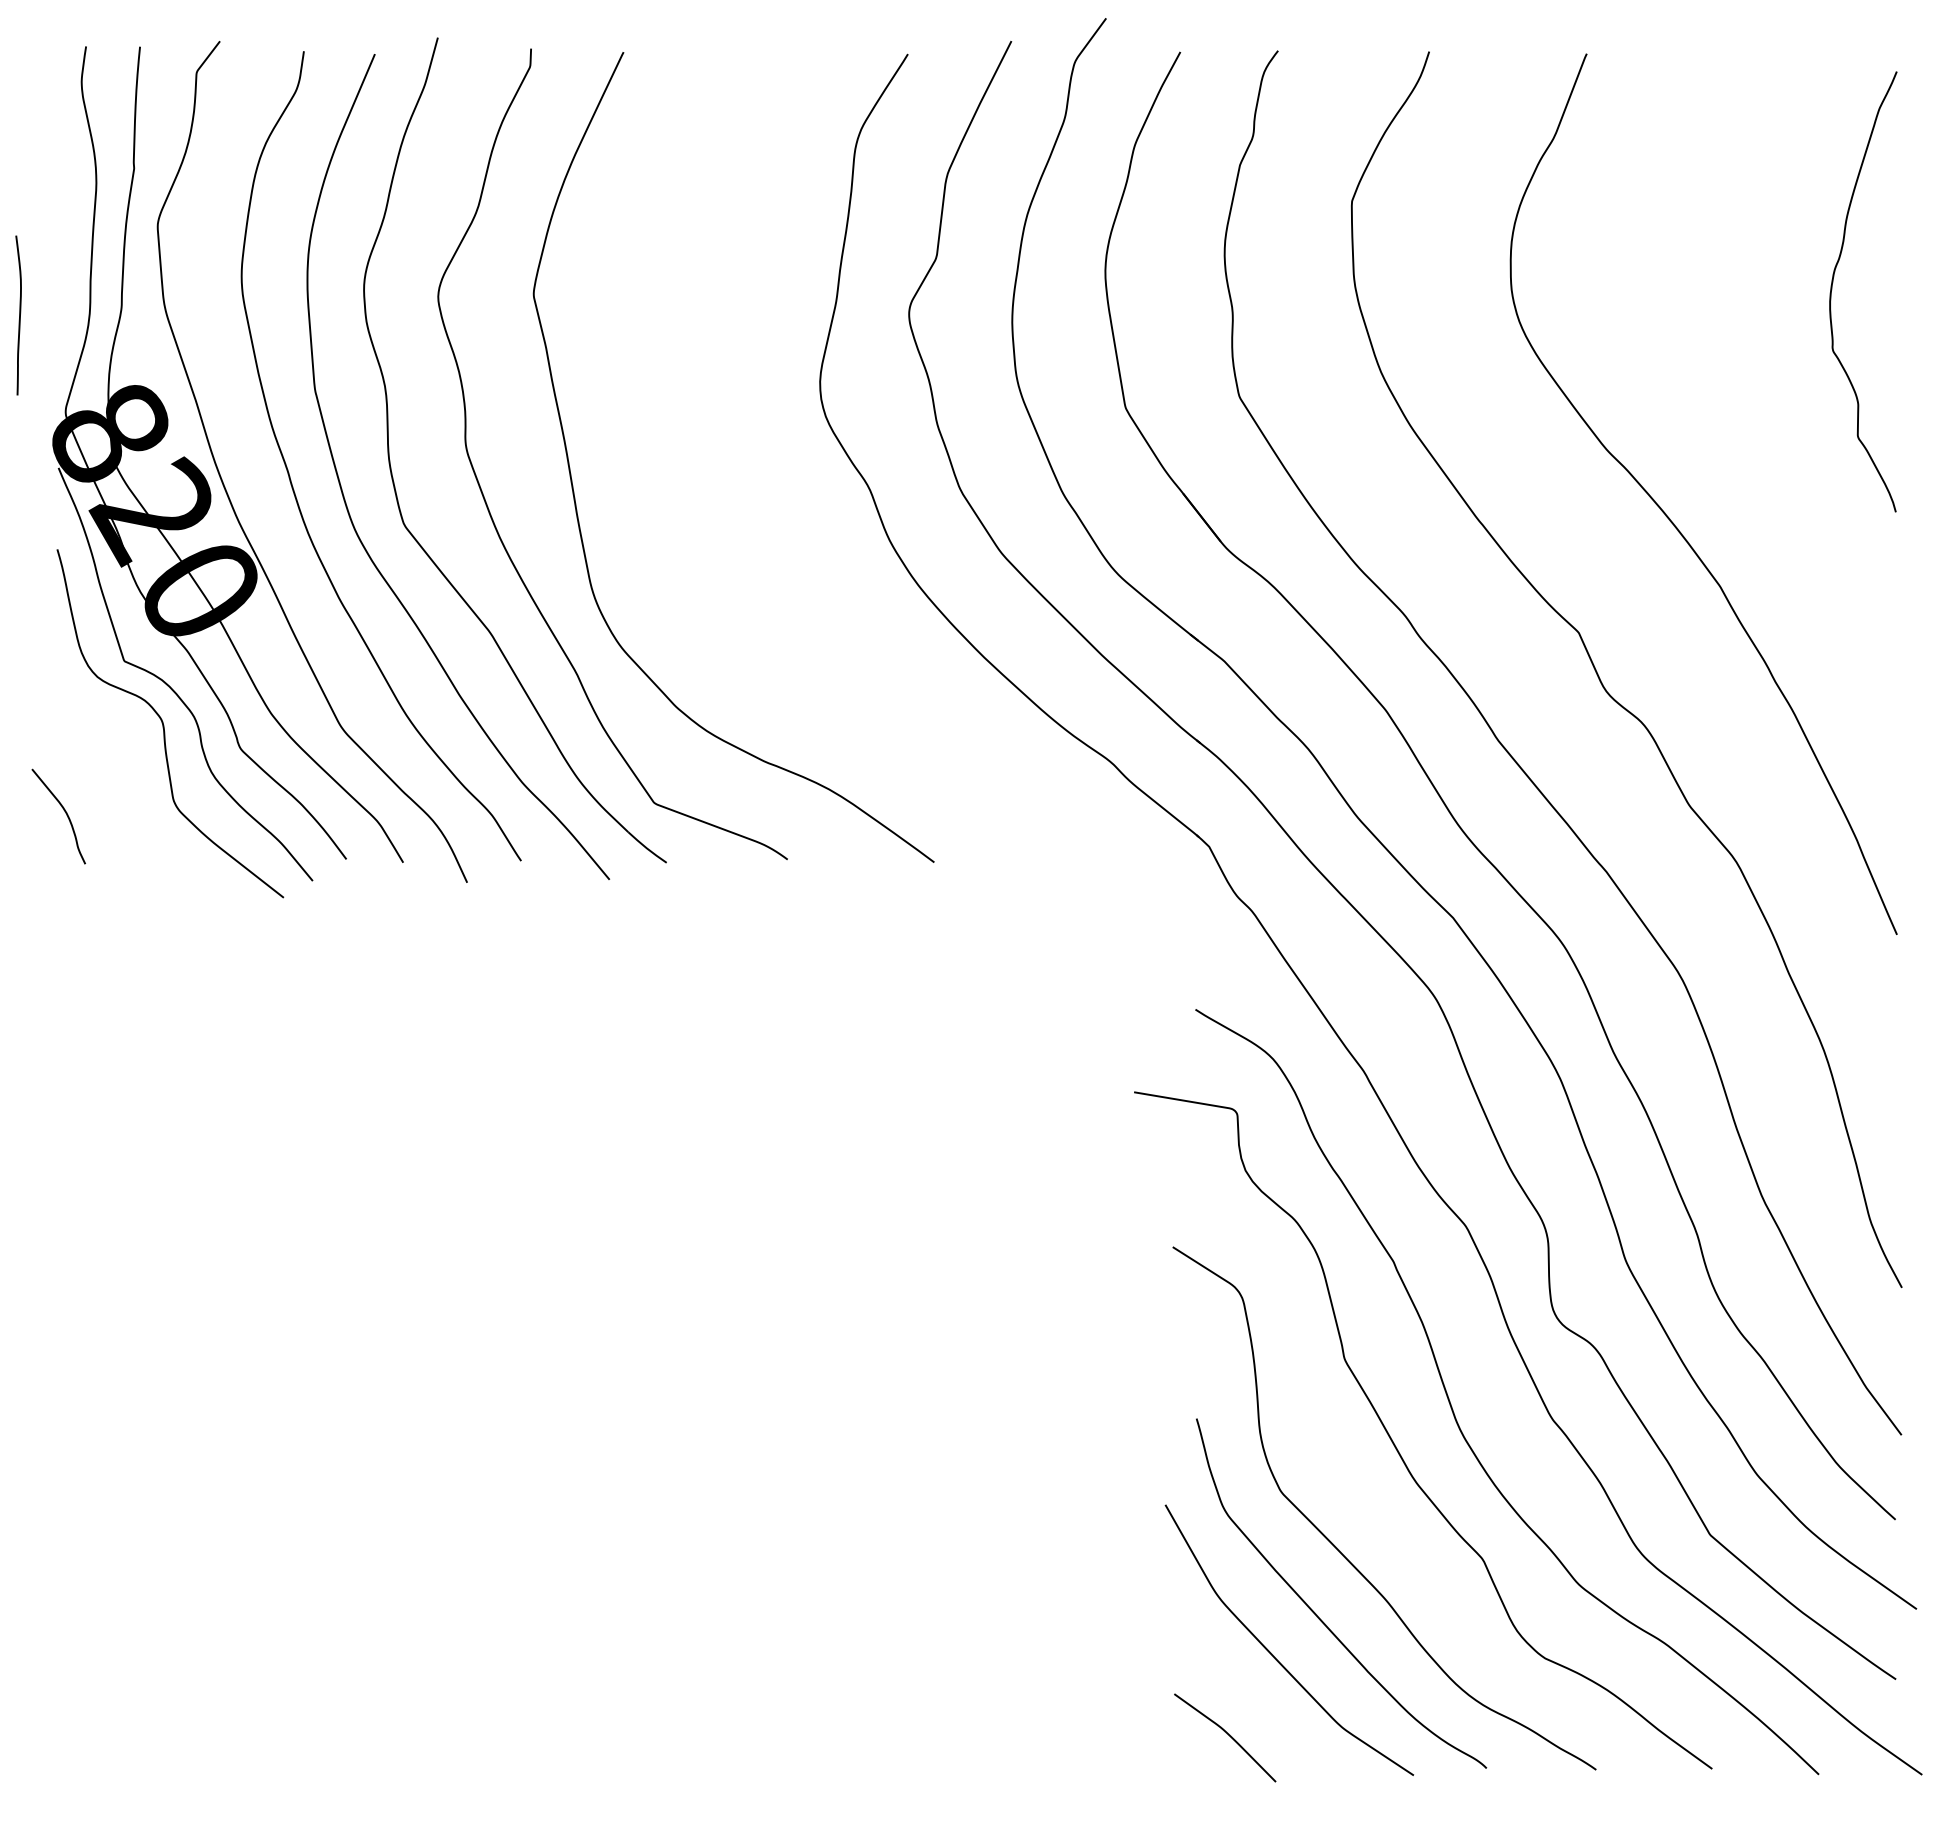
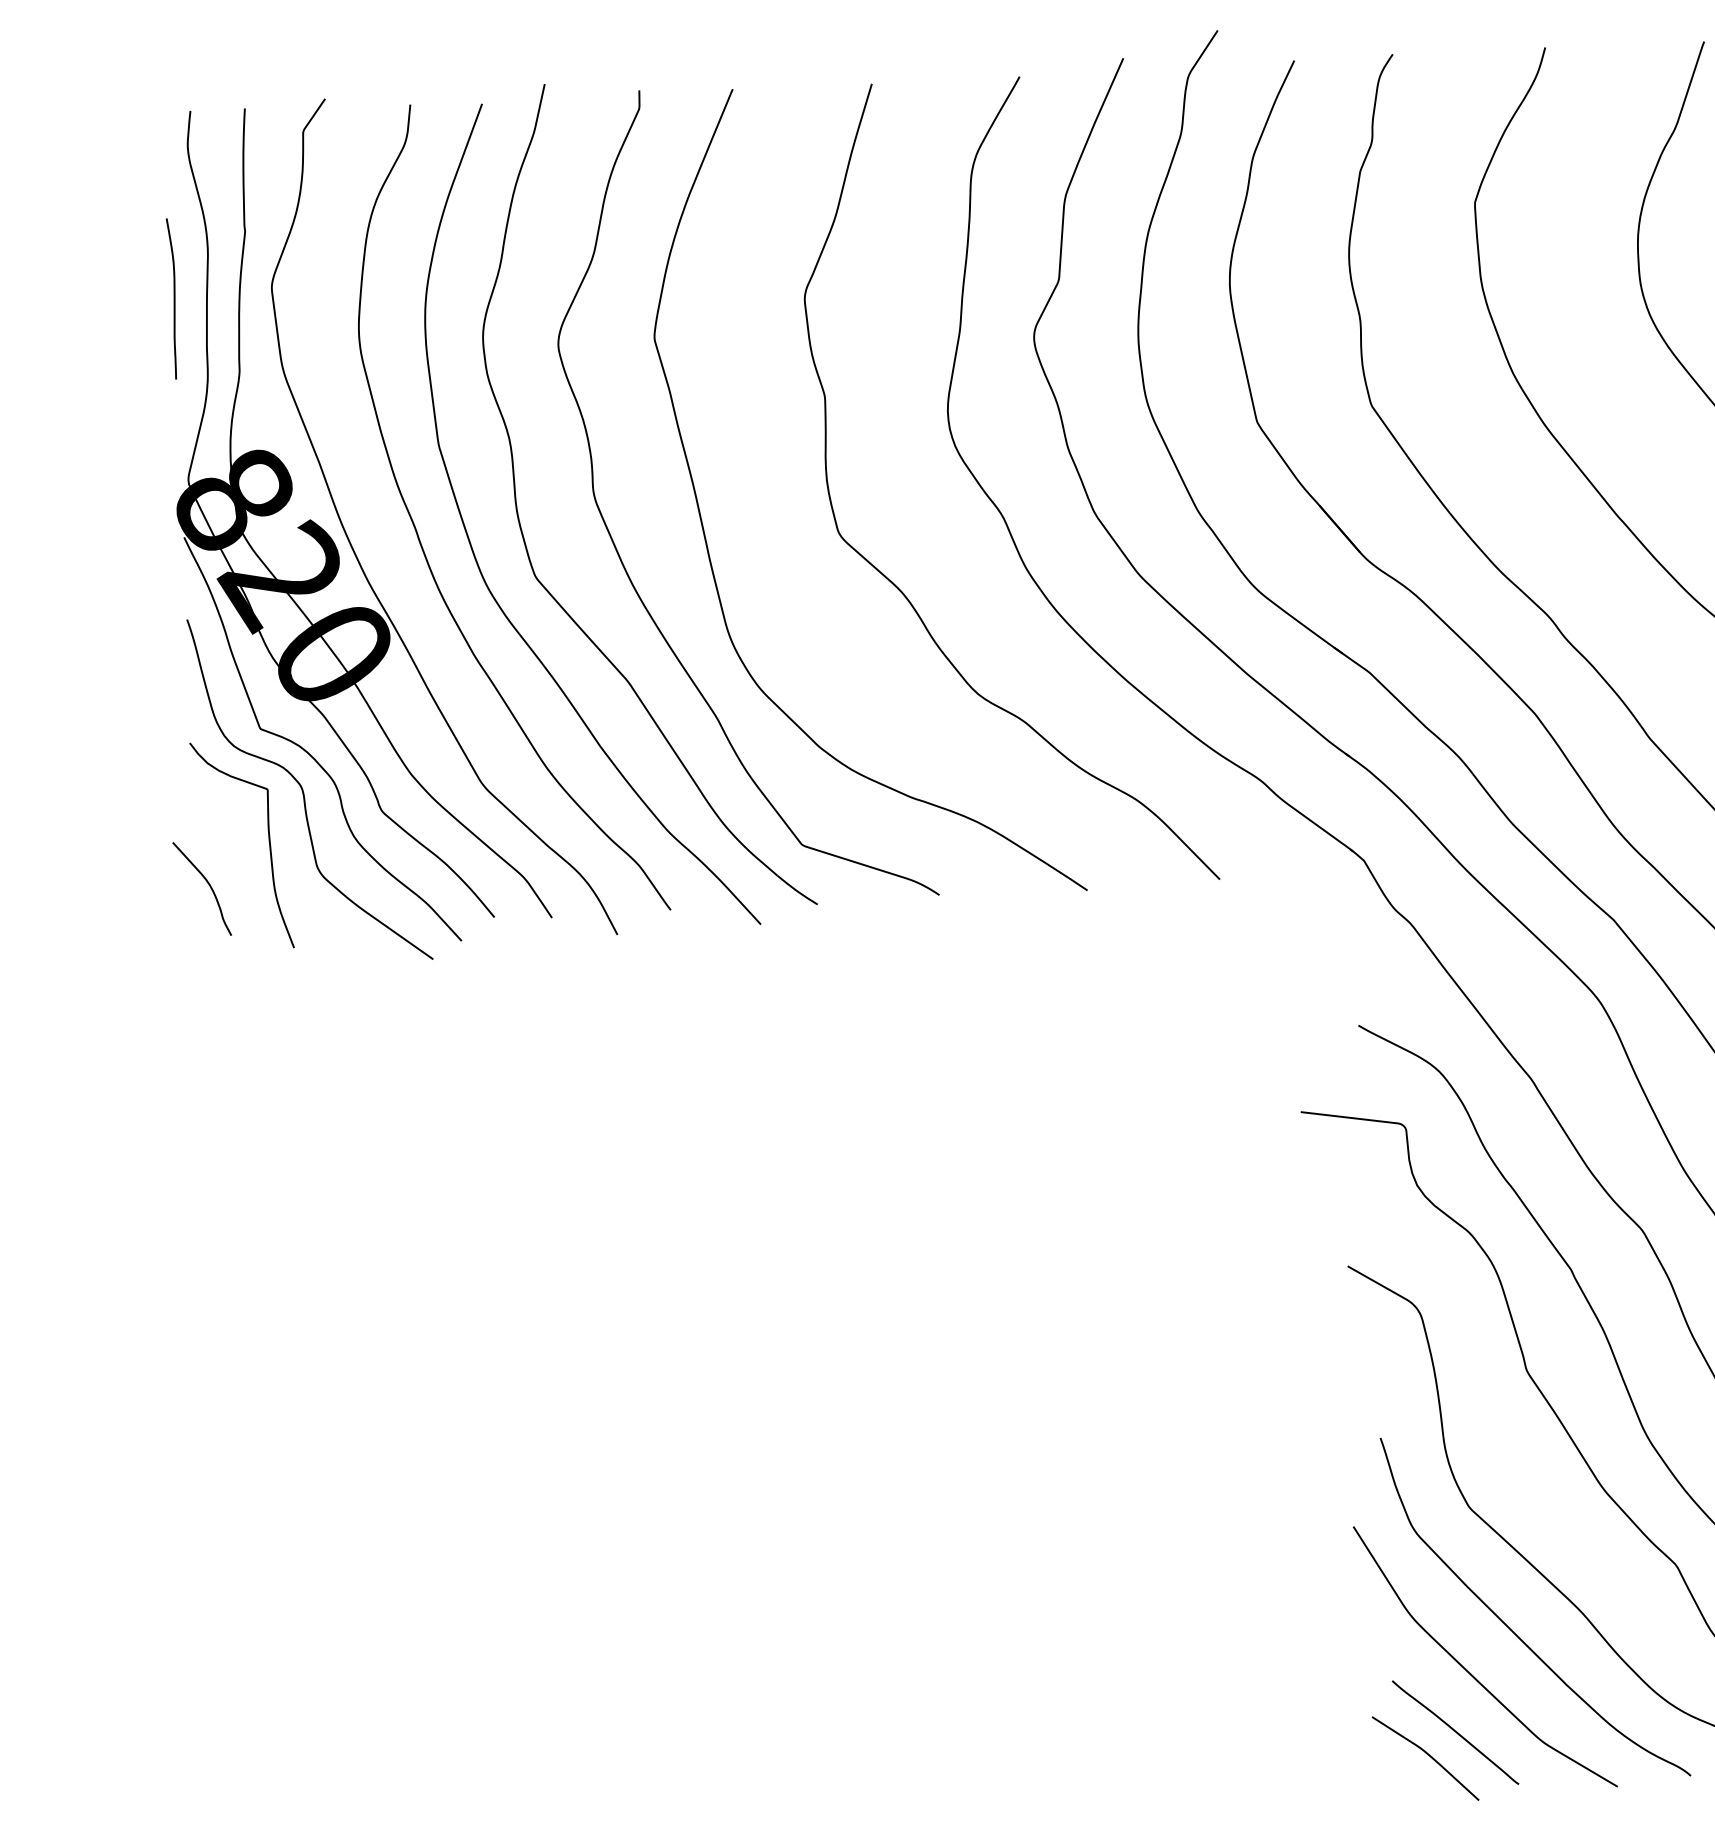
curve: (19, 315) -> (174, 298), moved
curve: (759, 549) -> (895, 583), added
curve: (126, 769) -> (268, 838), added
curve: (1255, 1713) -> (1454, 1732), added

